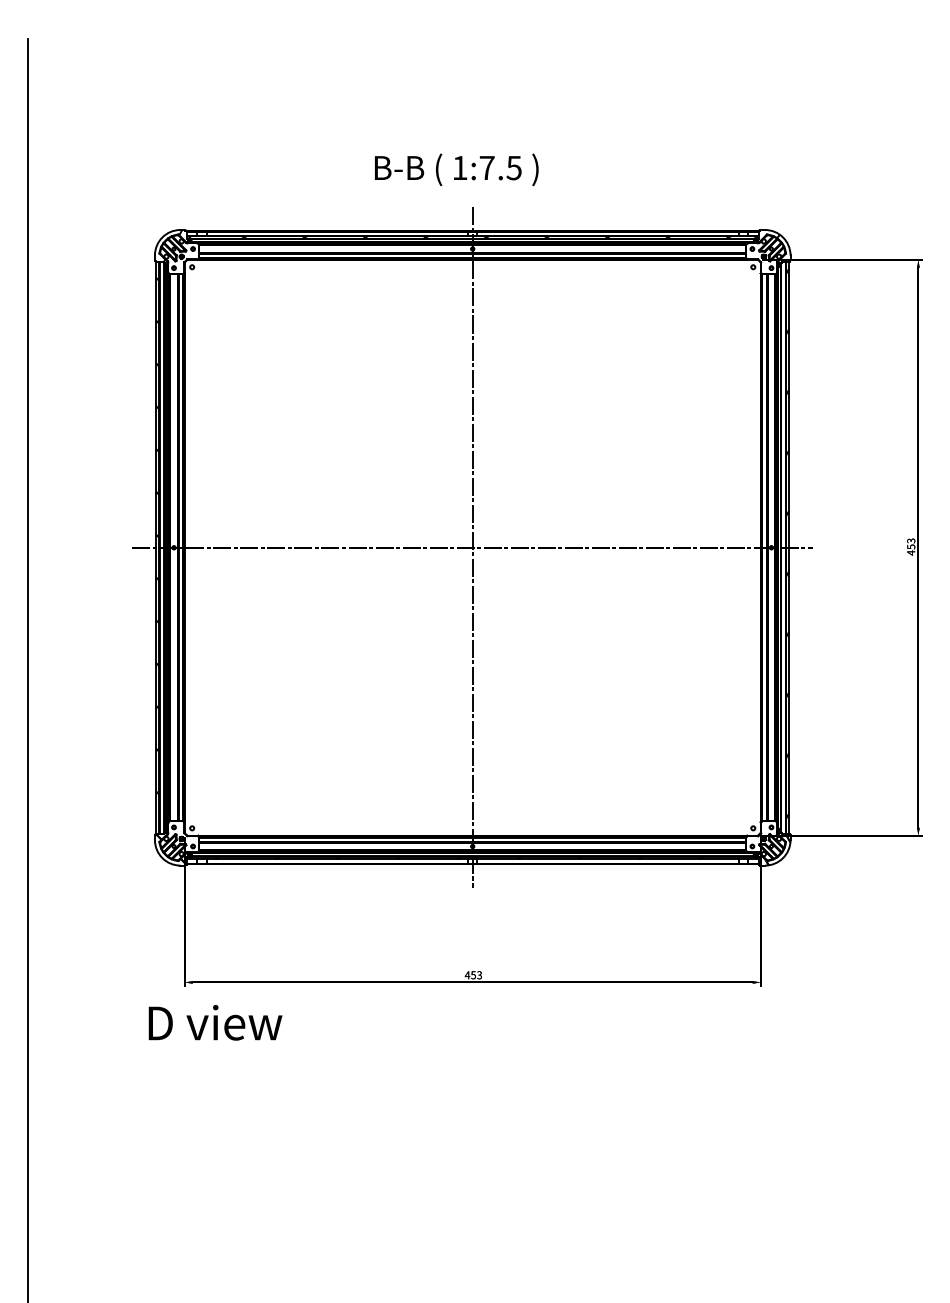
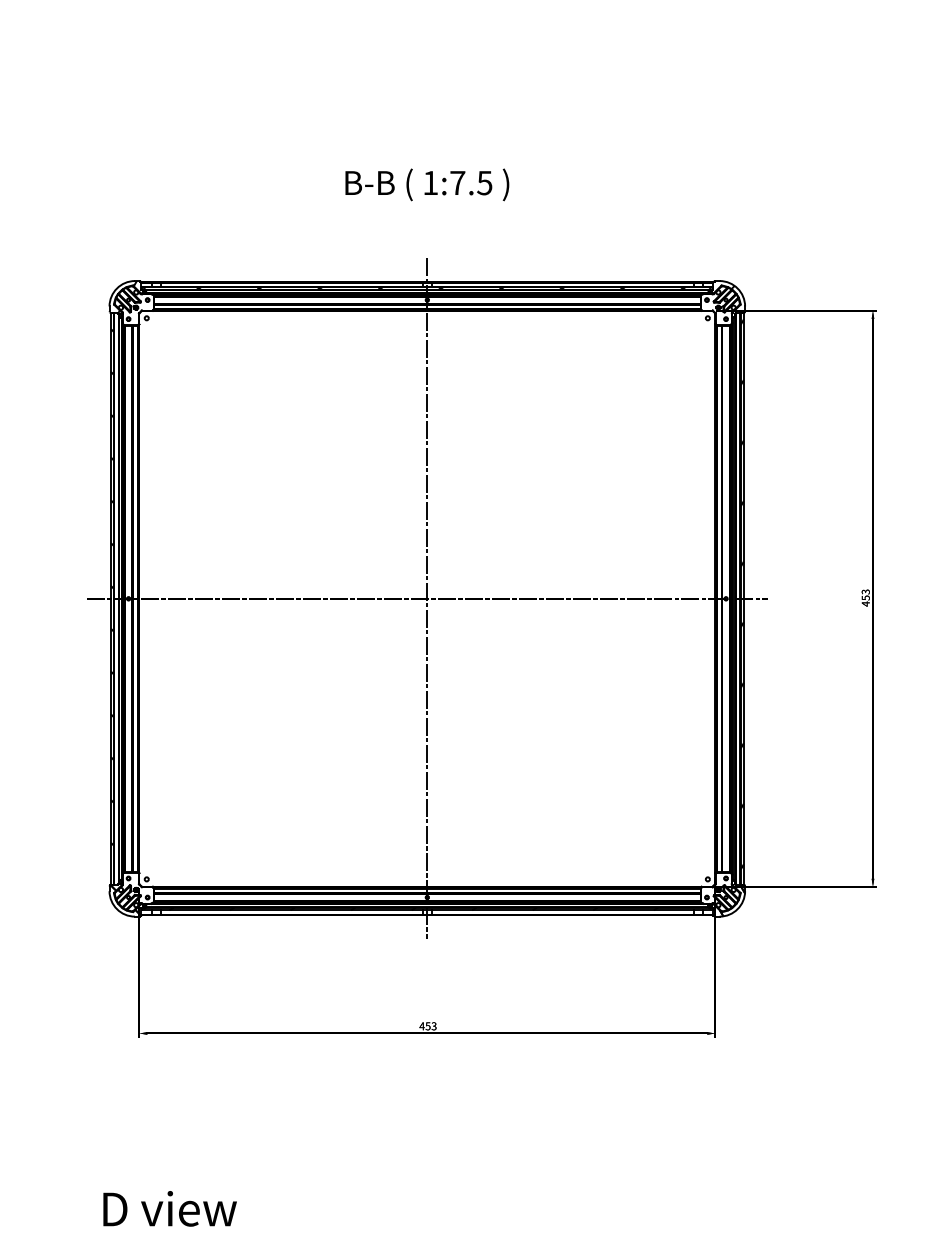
text: (456, 169) -> (427, 184), moved
text: (215, 1022) -> (170, 1208), moved

